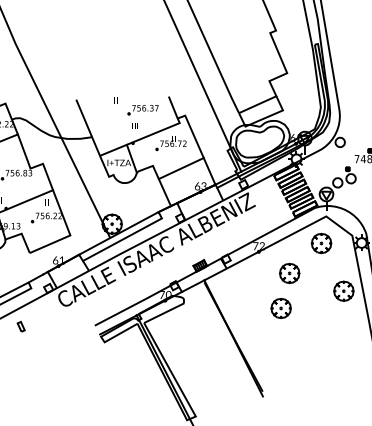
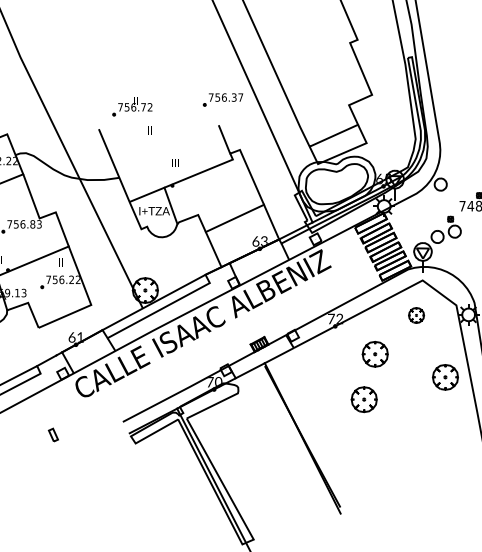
part: (142, 110) -> (222, 100), moved
part: (170, 143) -> (131, 106), moved
part: (321, 243) -> (416, 315), size x0.6
part: (20, 326) -> (52, 434), moved

